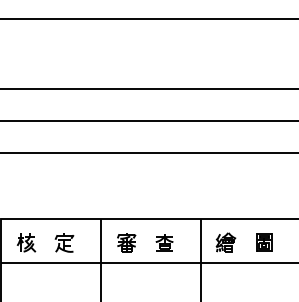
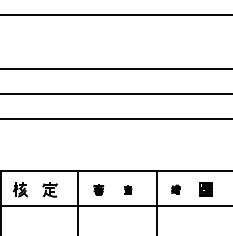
part: (126, 242) -> (98, 189), size x0.7
part: (164, 242) -> (128, 189), size x0.6
part: (225, 242) -> (175, 189), size x0.6

